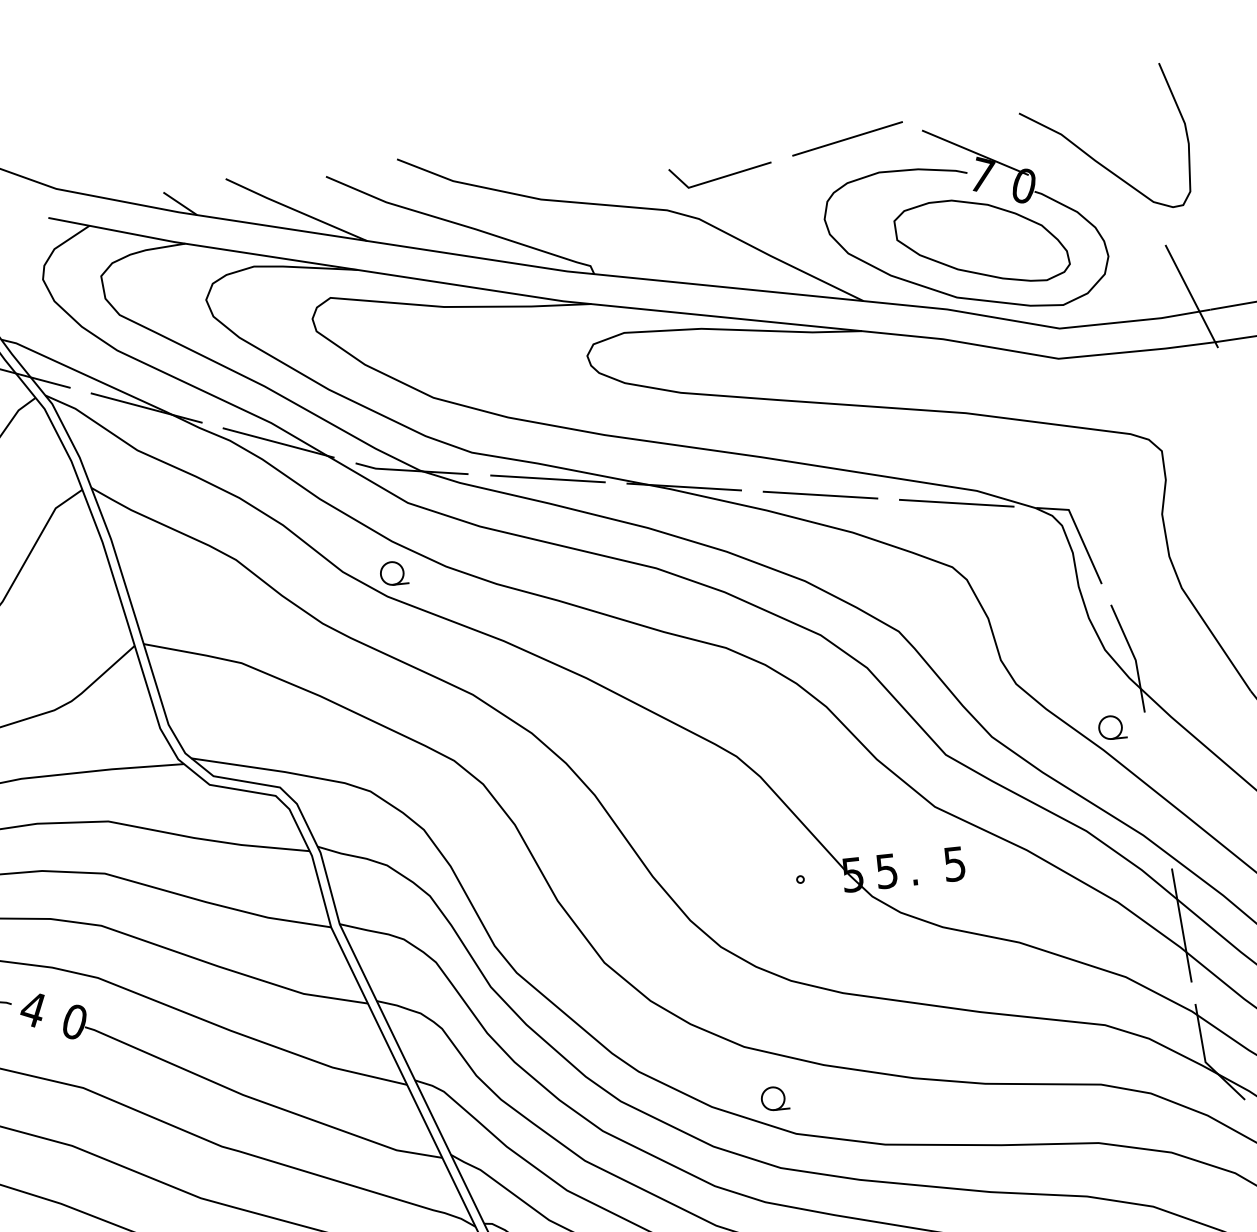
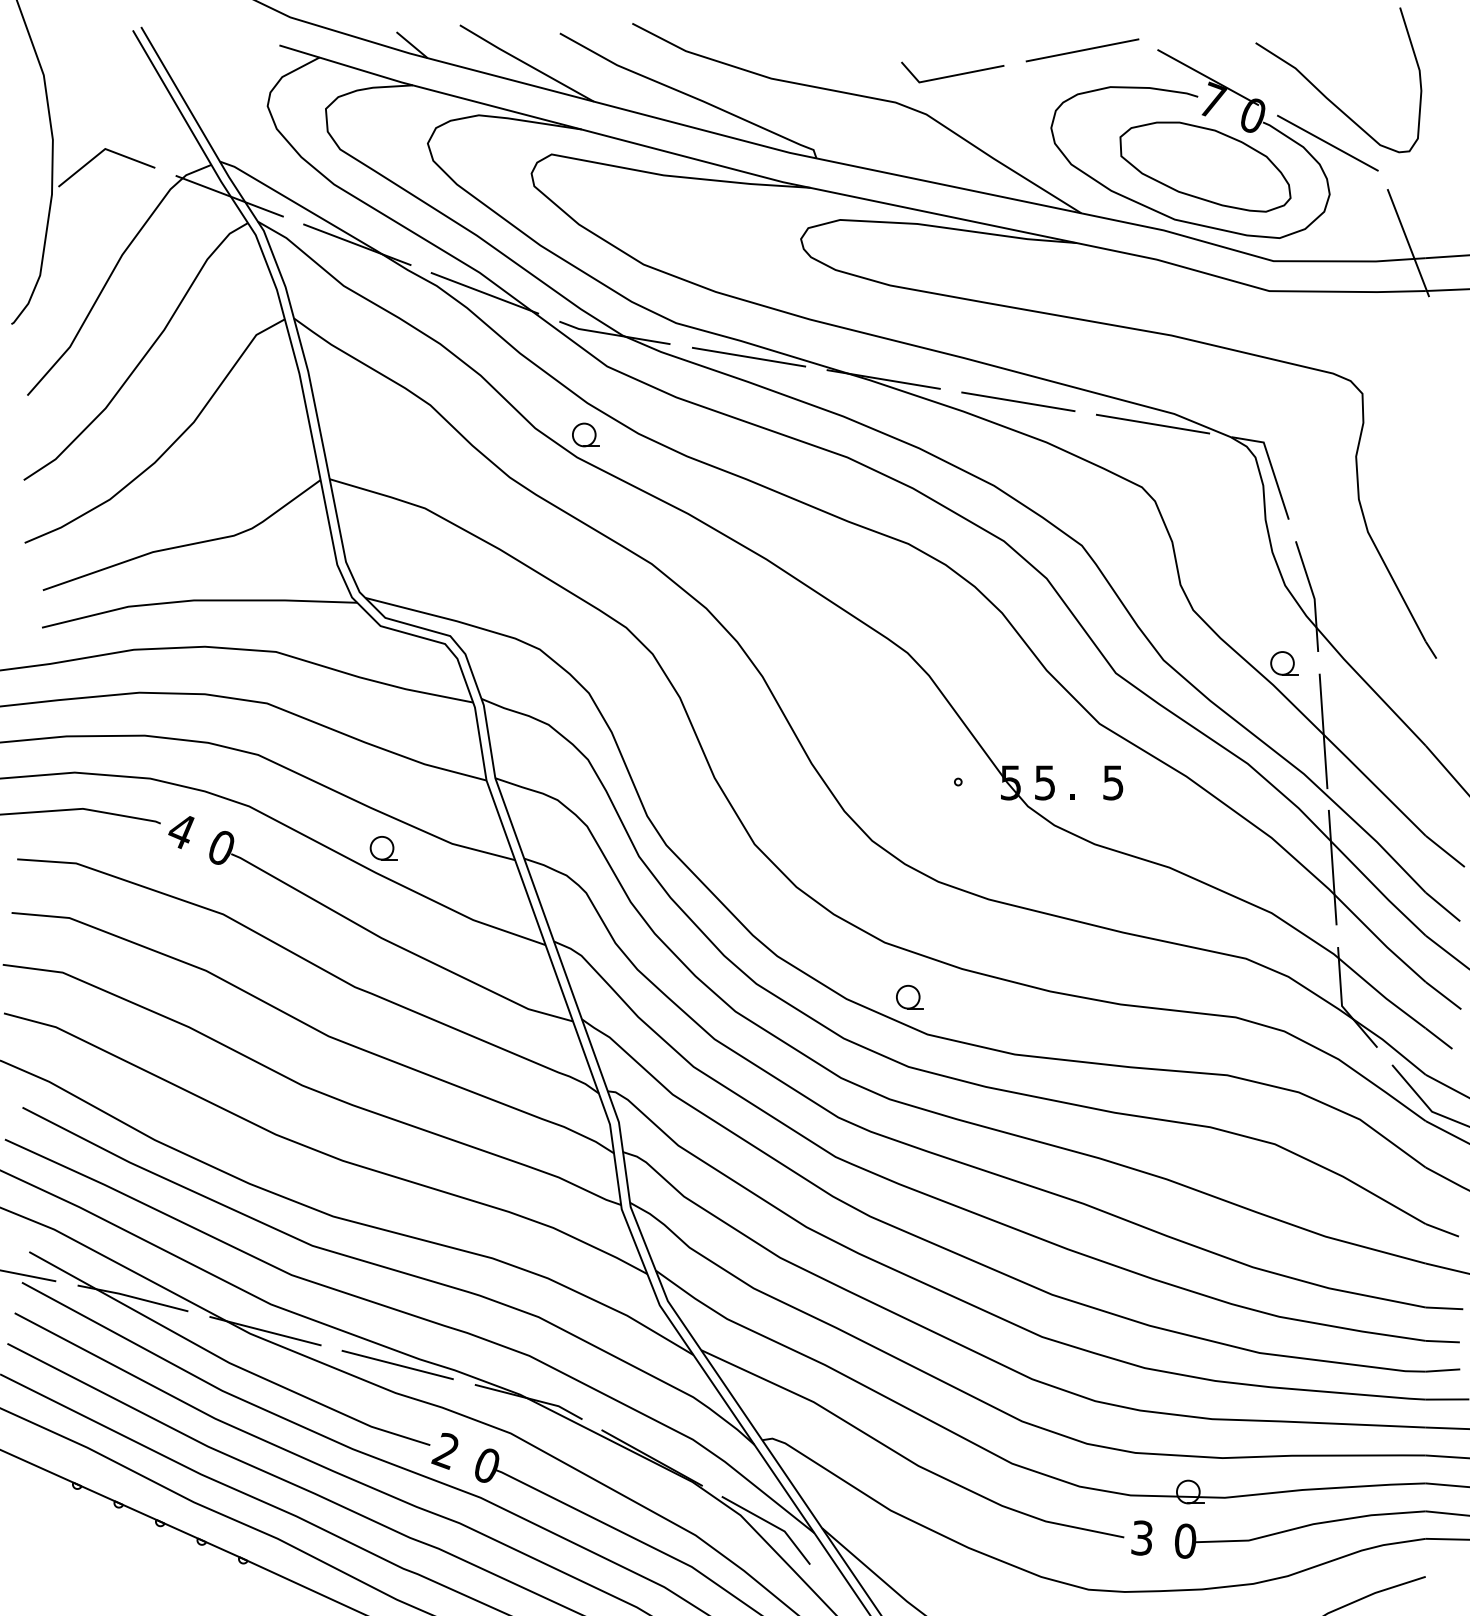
line: (1100, 204) -> (1327, 142), added
line: (1158, 791) -> (1323, 731), added
part: (235, 1005) -> (383, 848), added

